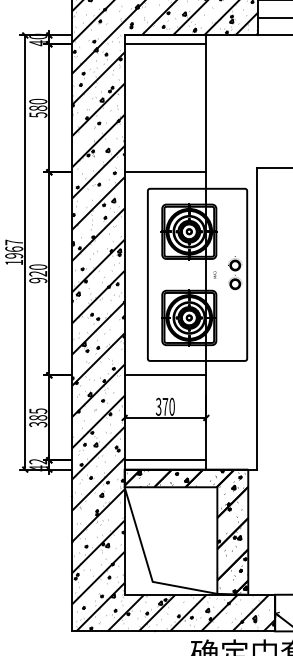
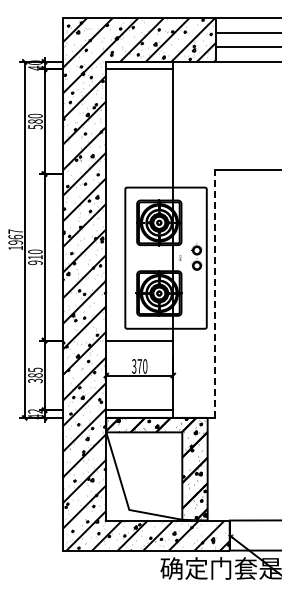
line: (165, 172) -> (139, 174), removed
text: (38, 274) -> (35, 257), 920 -> 910
line: (256, 319) -> (214, 294), solid -> dashed

